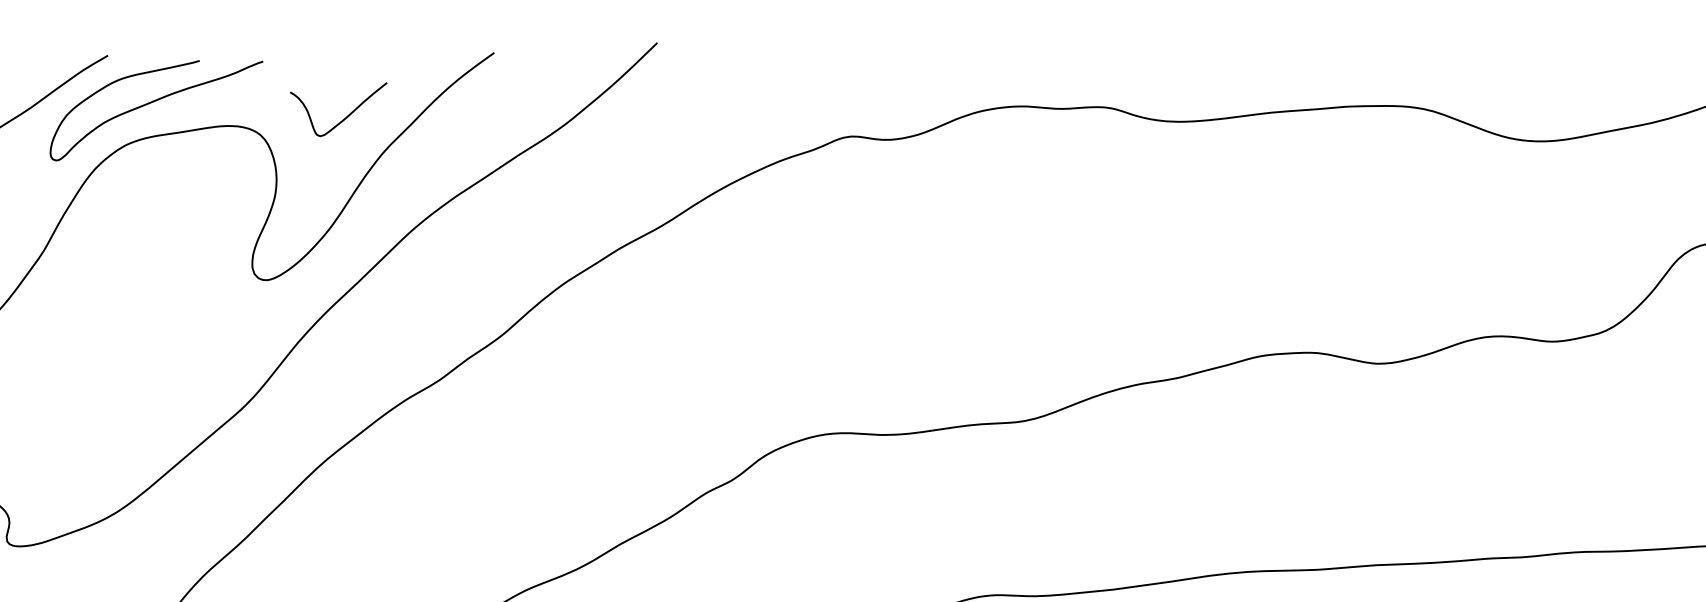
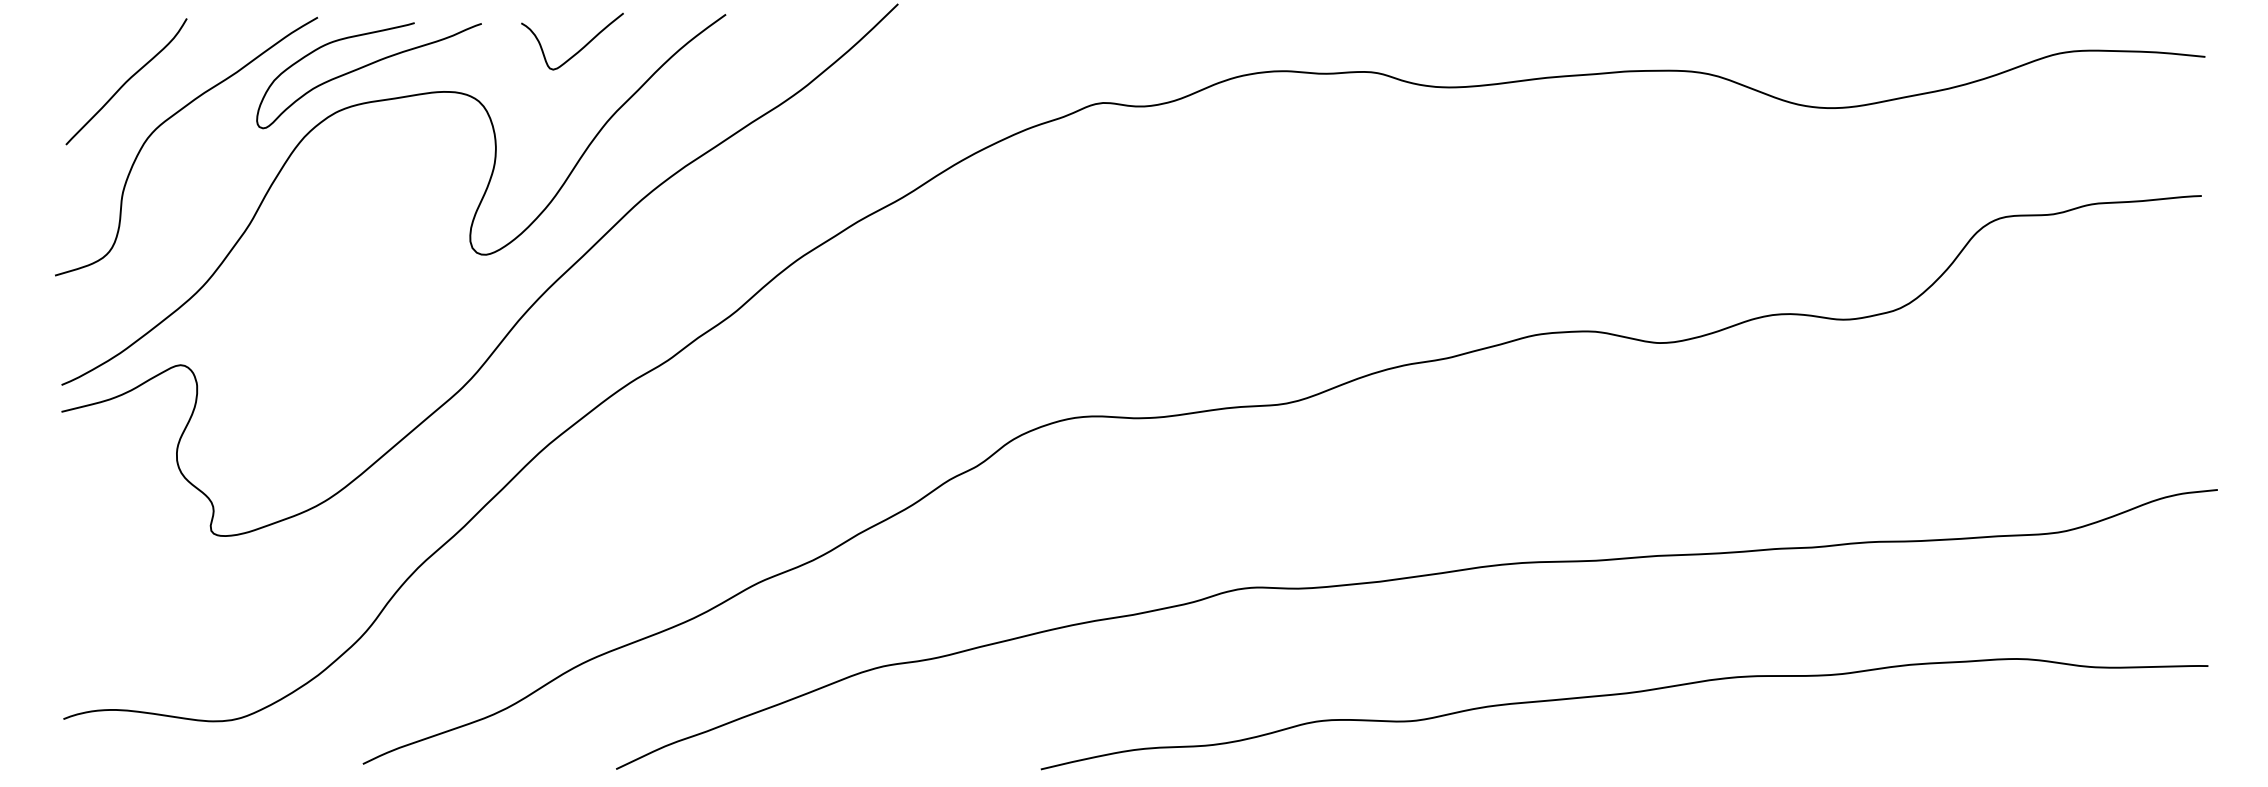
curve: (345, 117) -> (579, 49), moved

